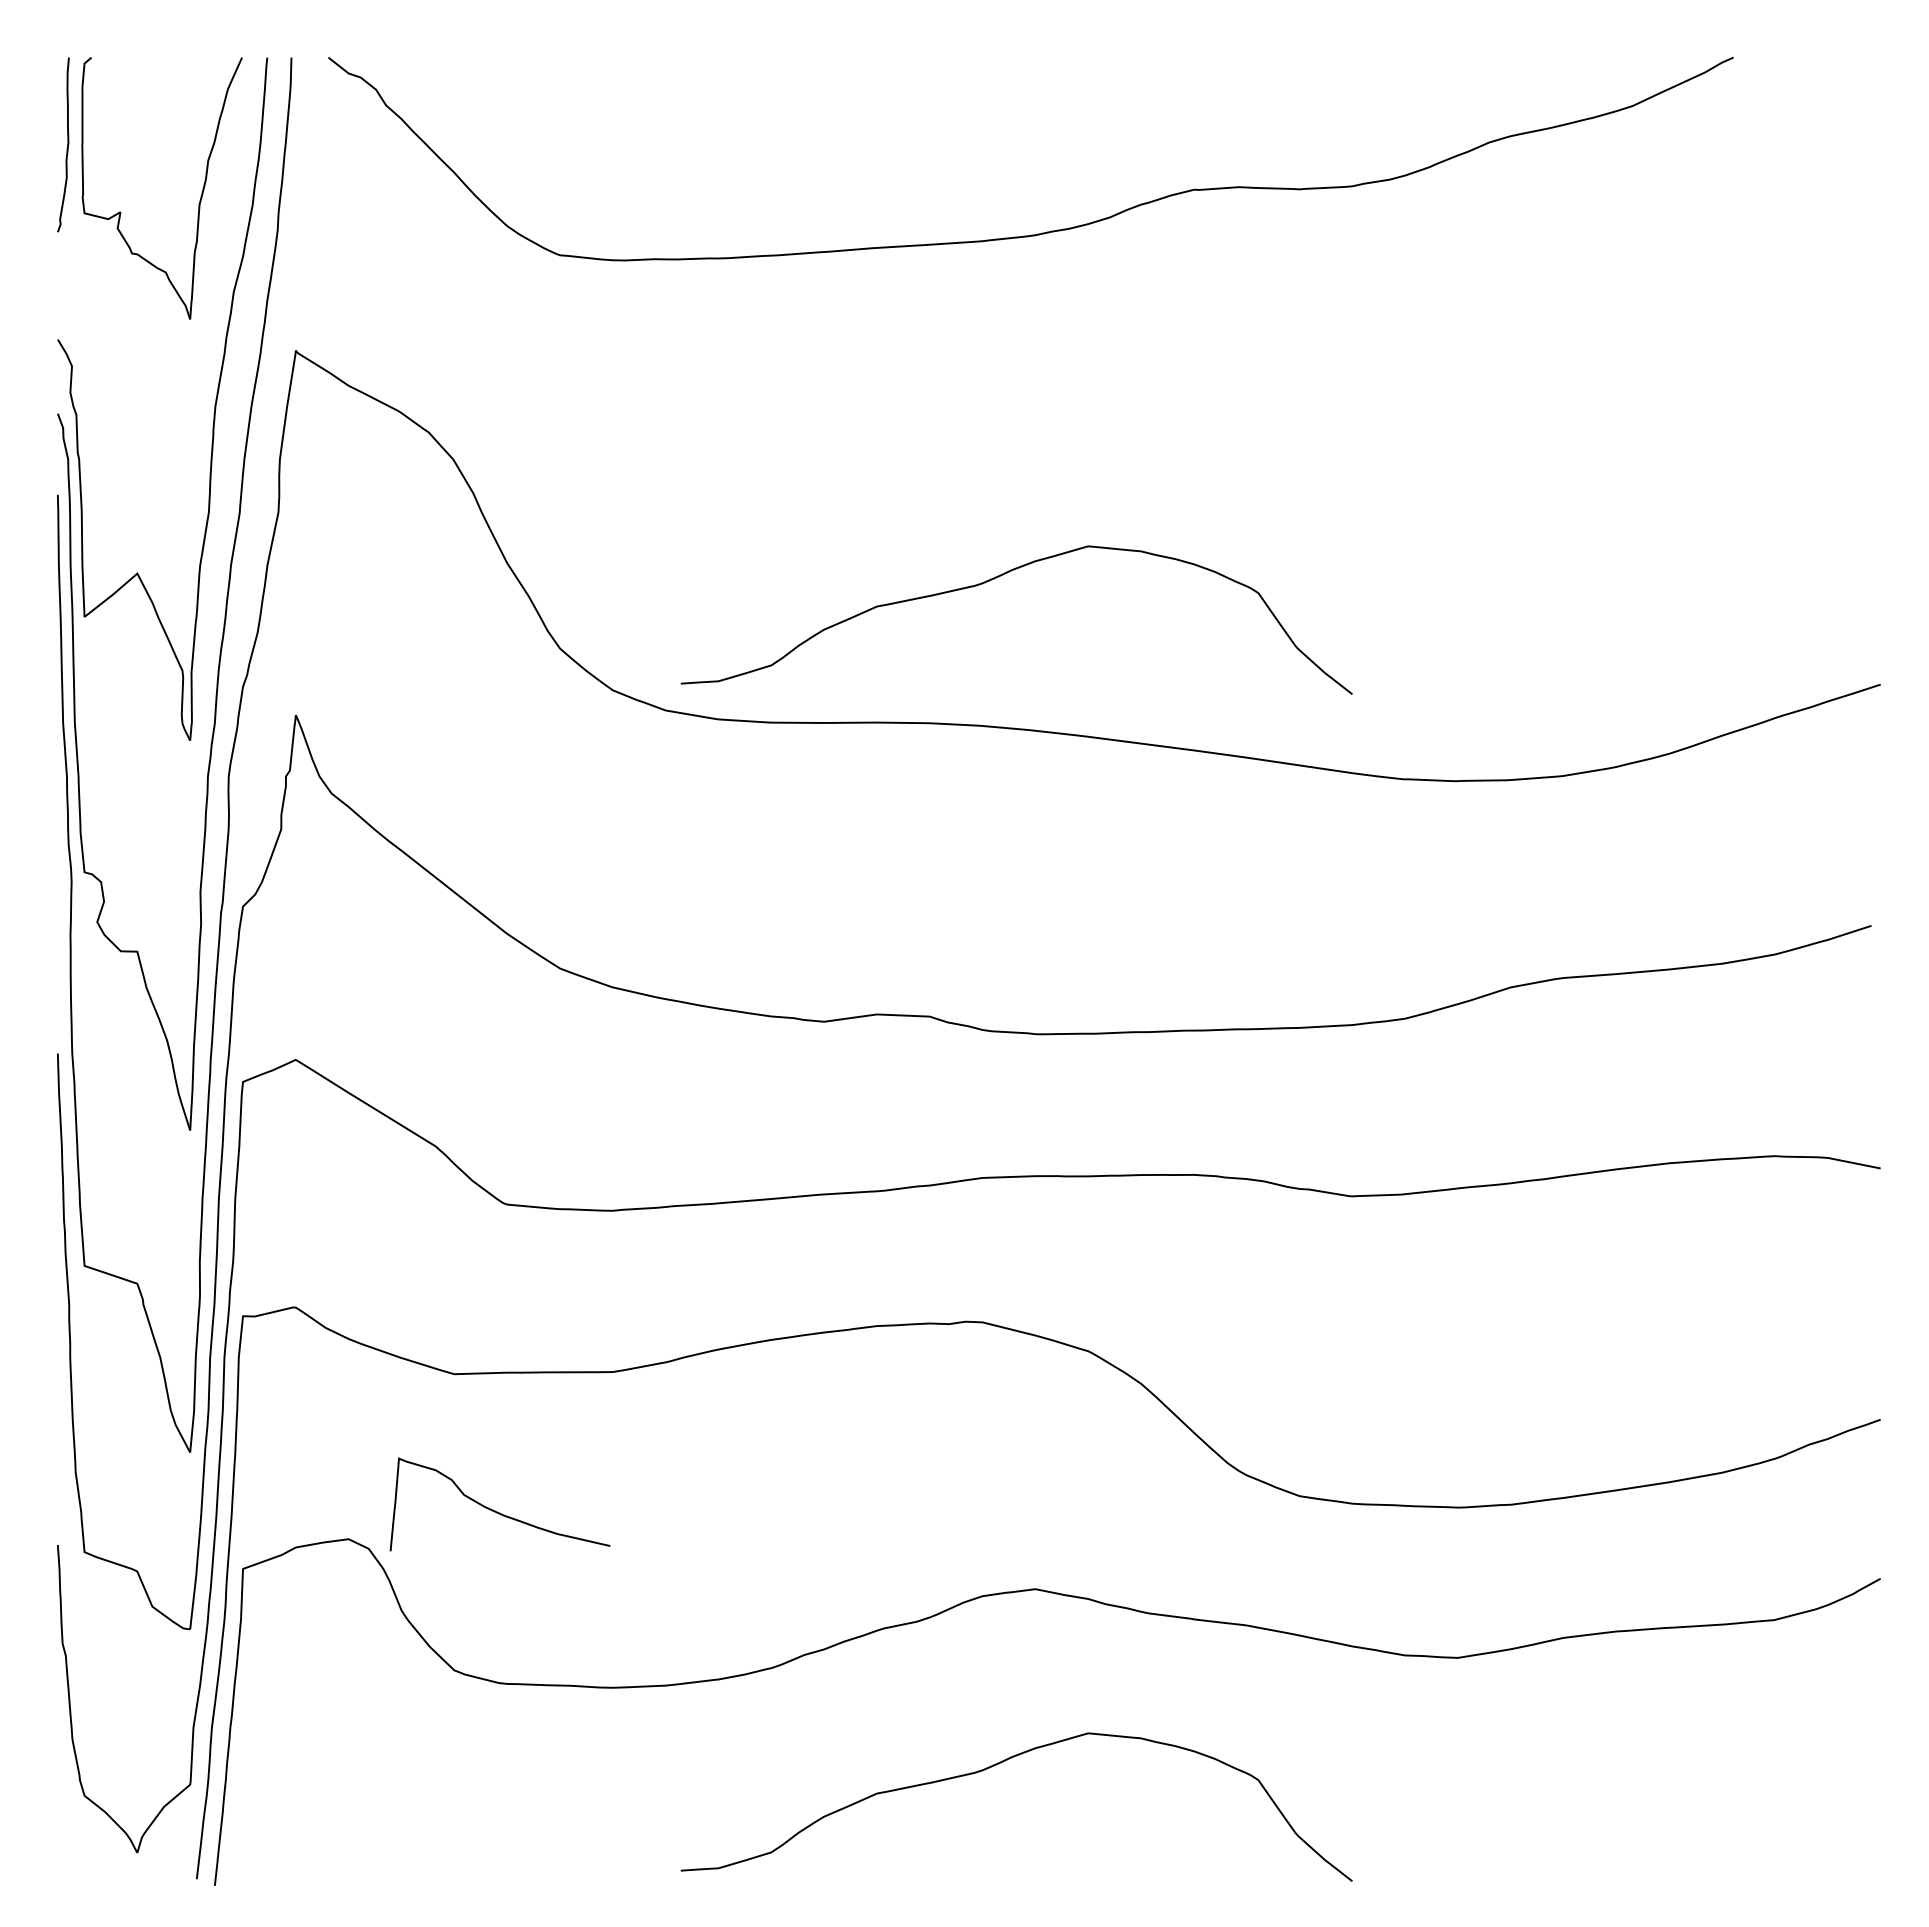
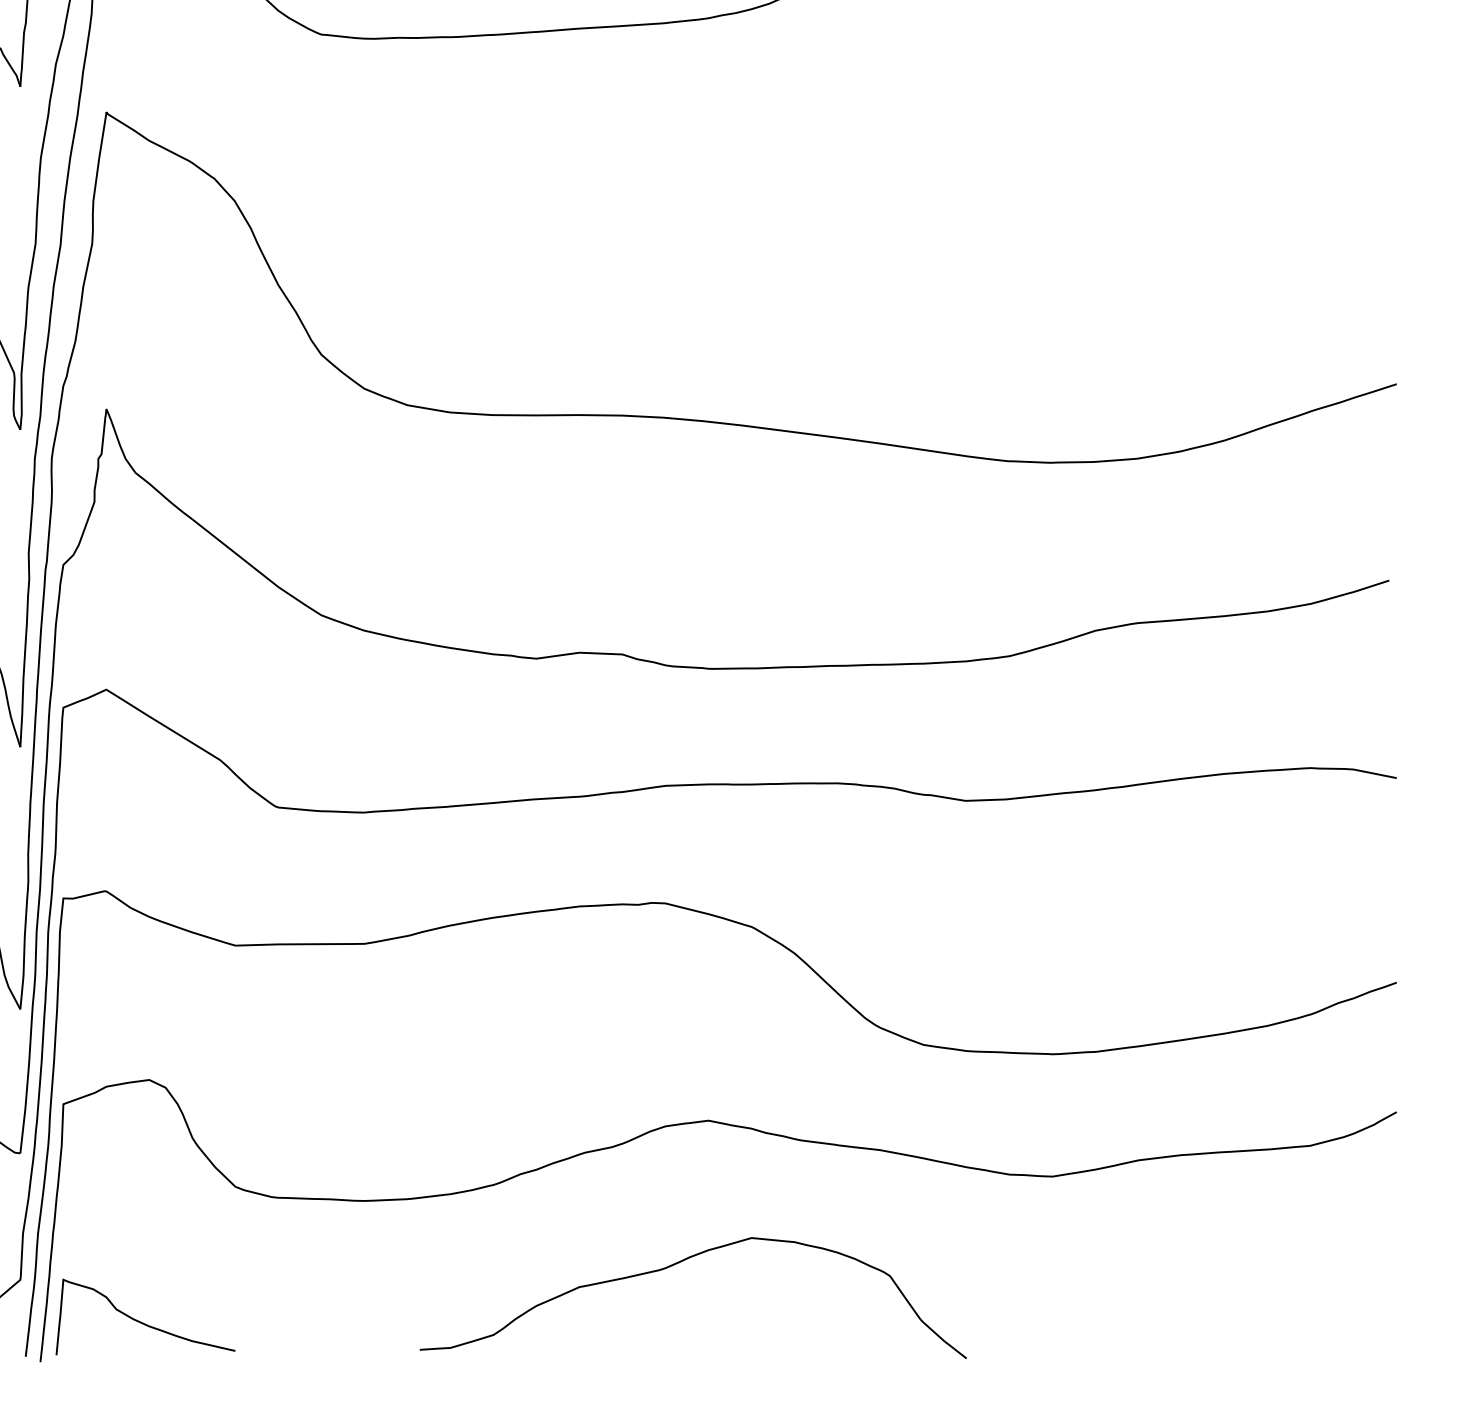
curve: (1001, 576) -> (680, 296), removed
curve: (495, 1510) -> (141, 1322), moved

